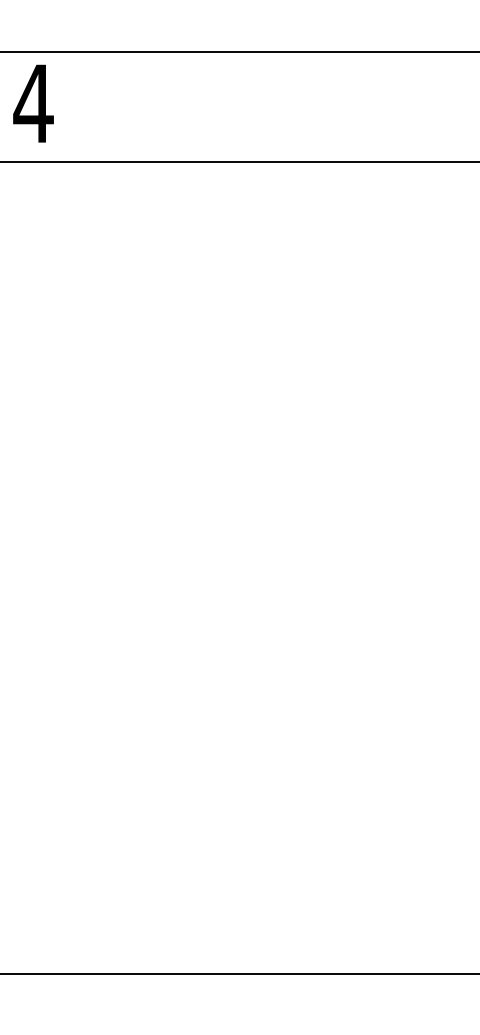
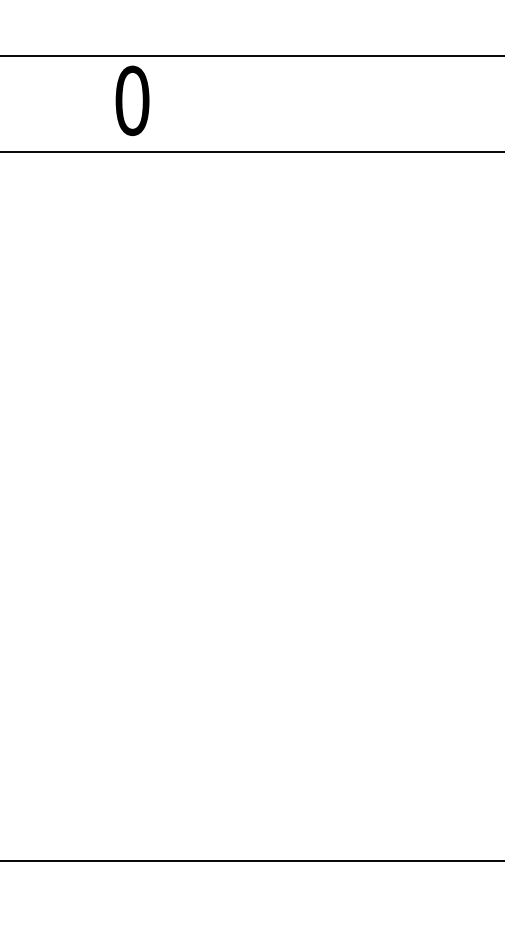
text: (33, 103) -> (132, 100), 4 -> 0

